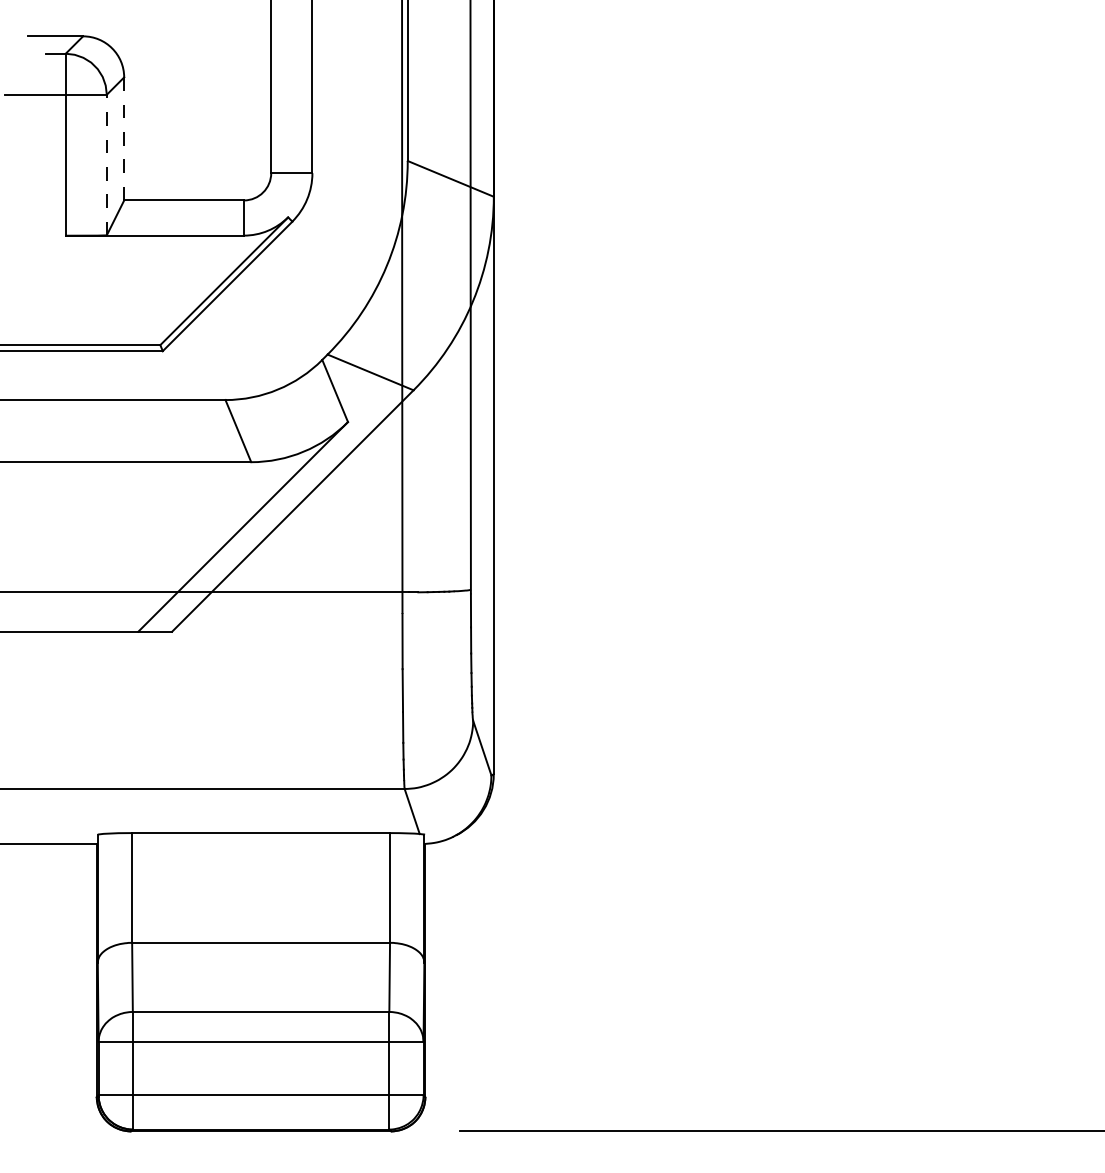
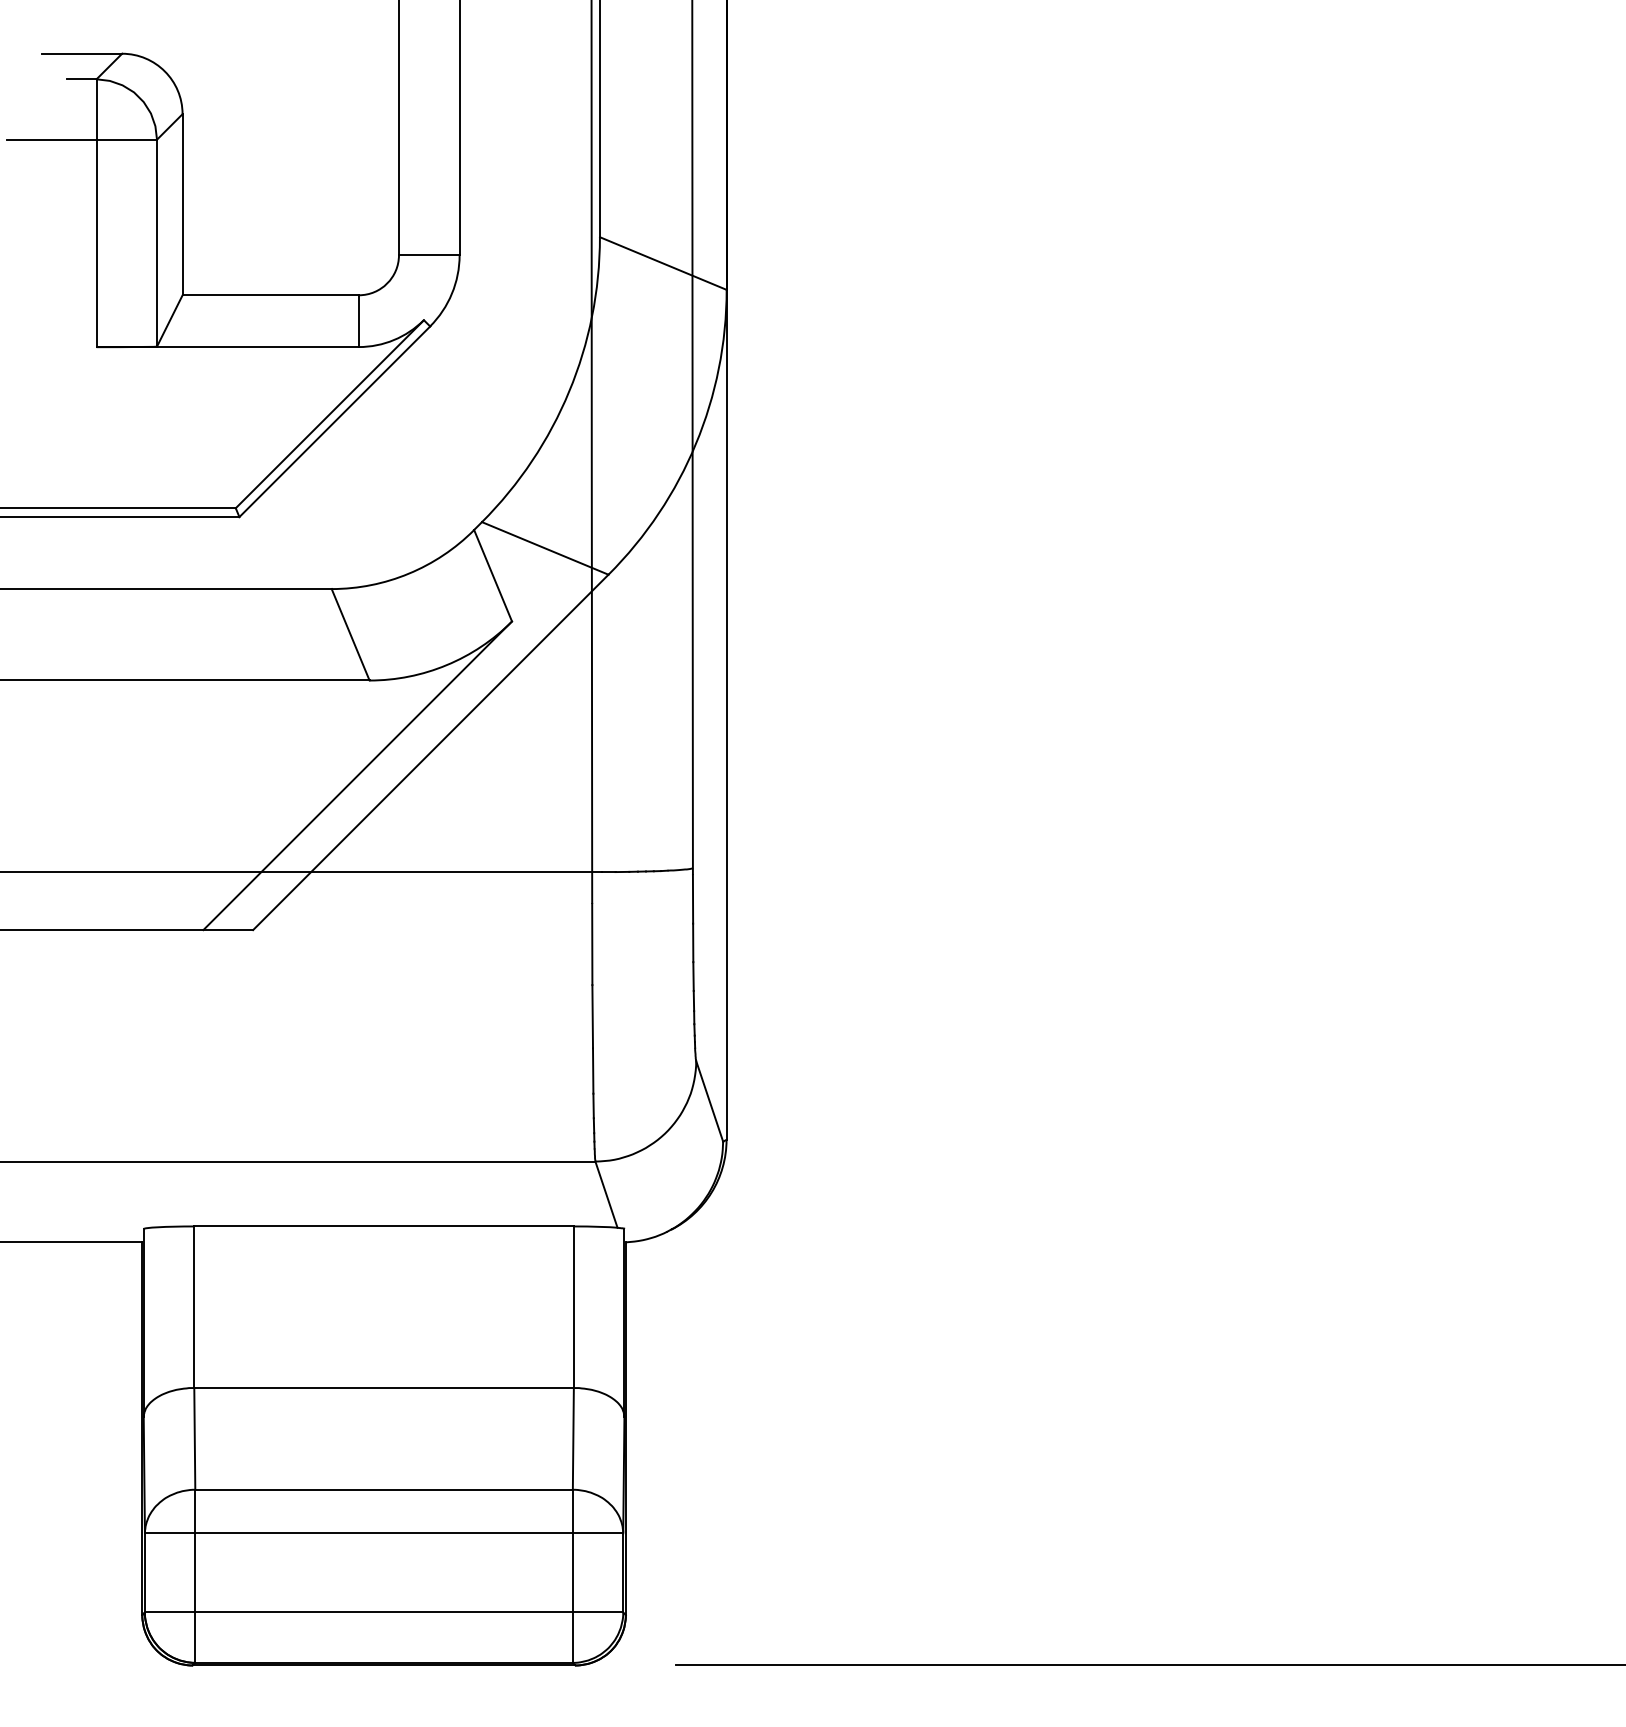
line: (124, 138) -> (183, 204), dashed -> solid
line: (106, 164) -> (156, 242), dashed -> solid

